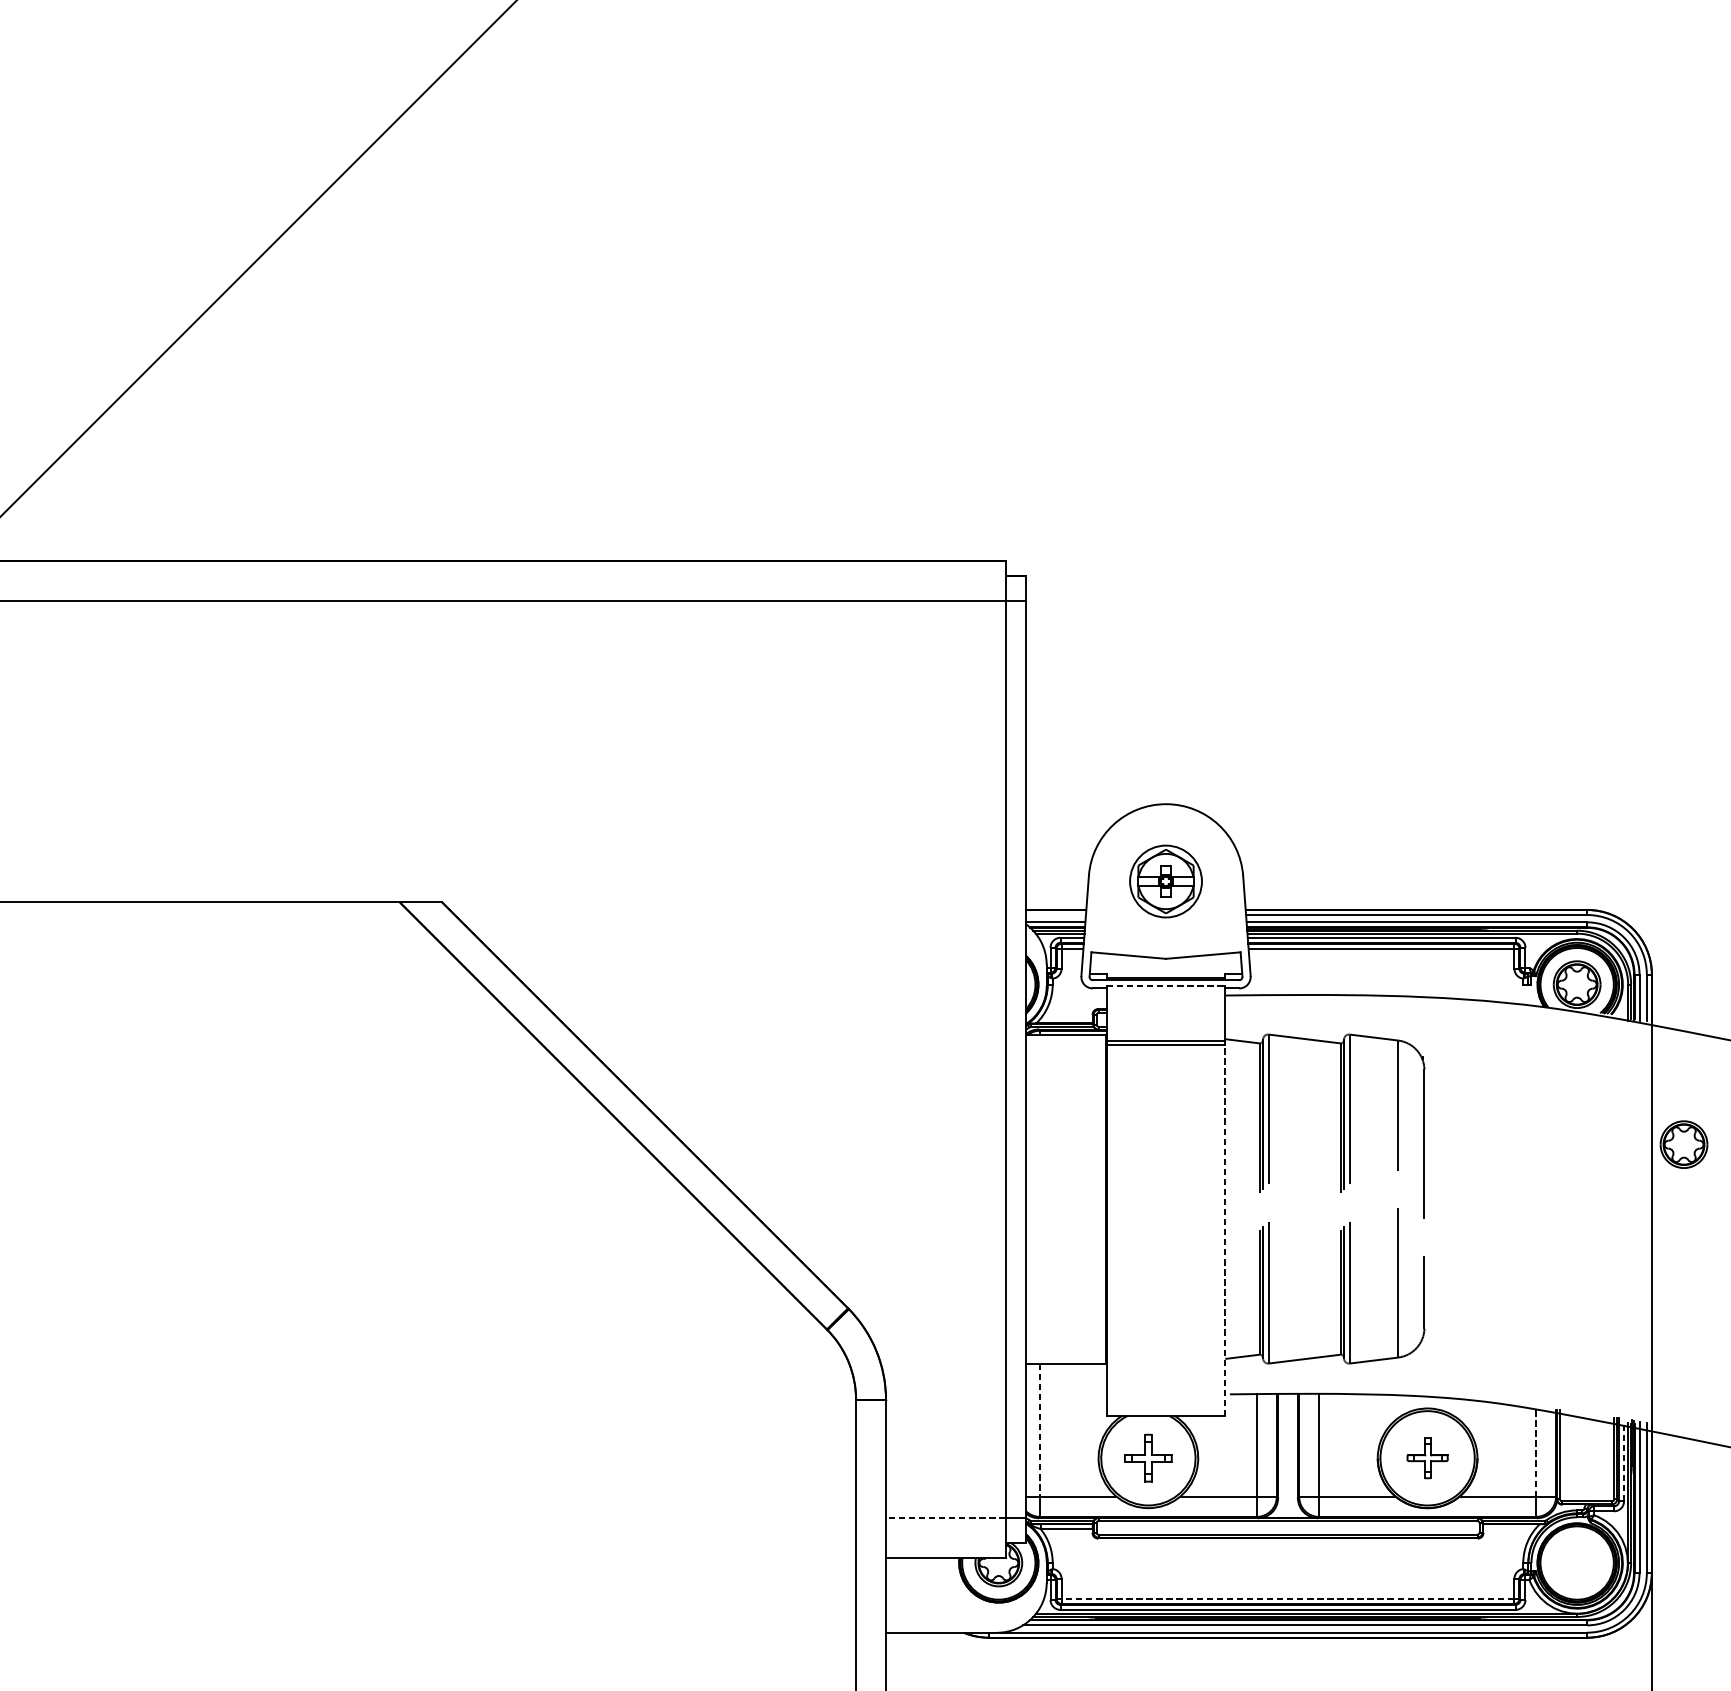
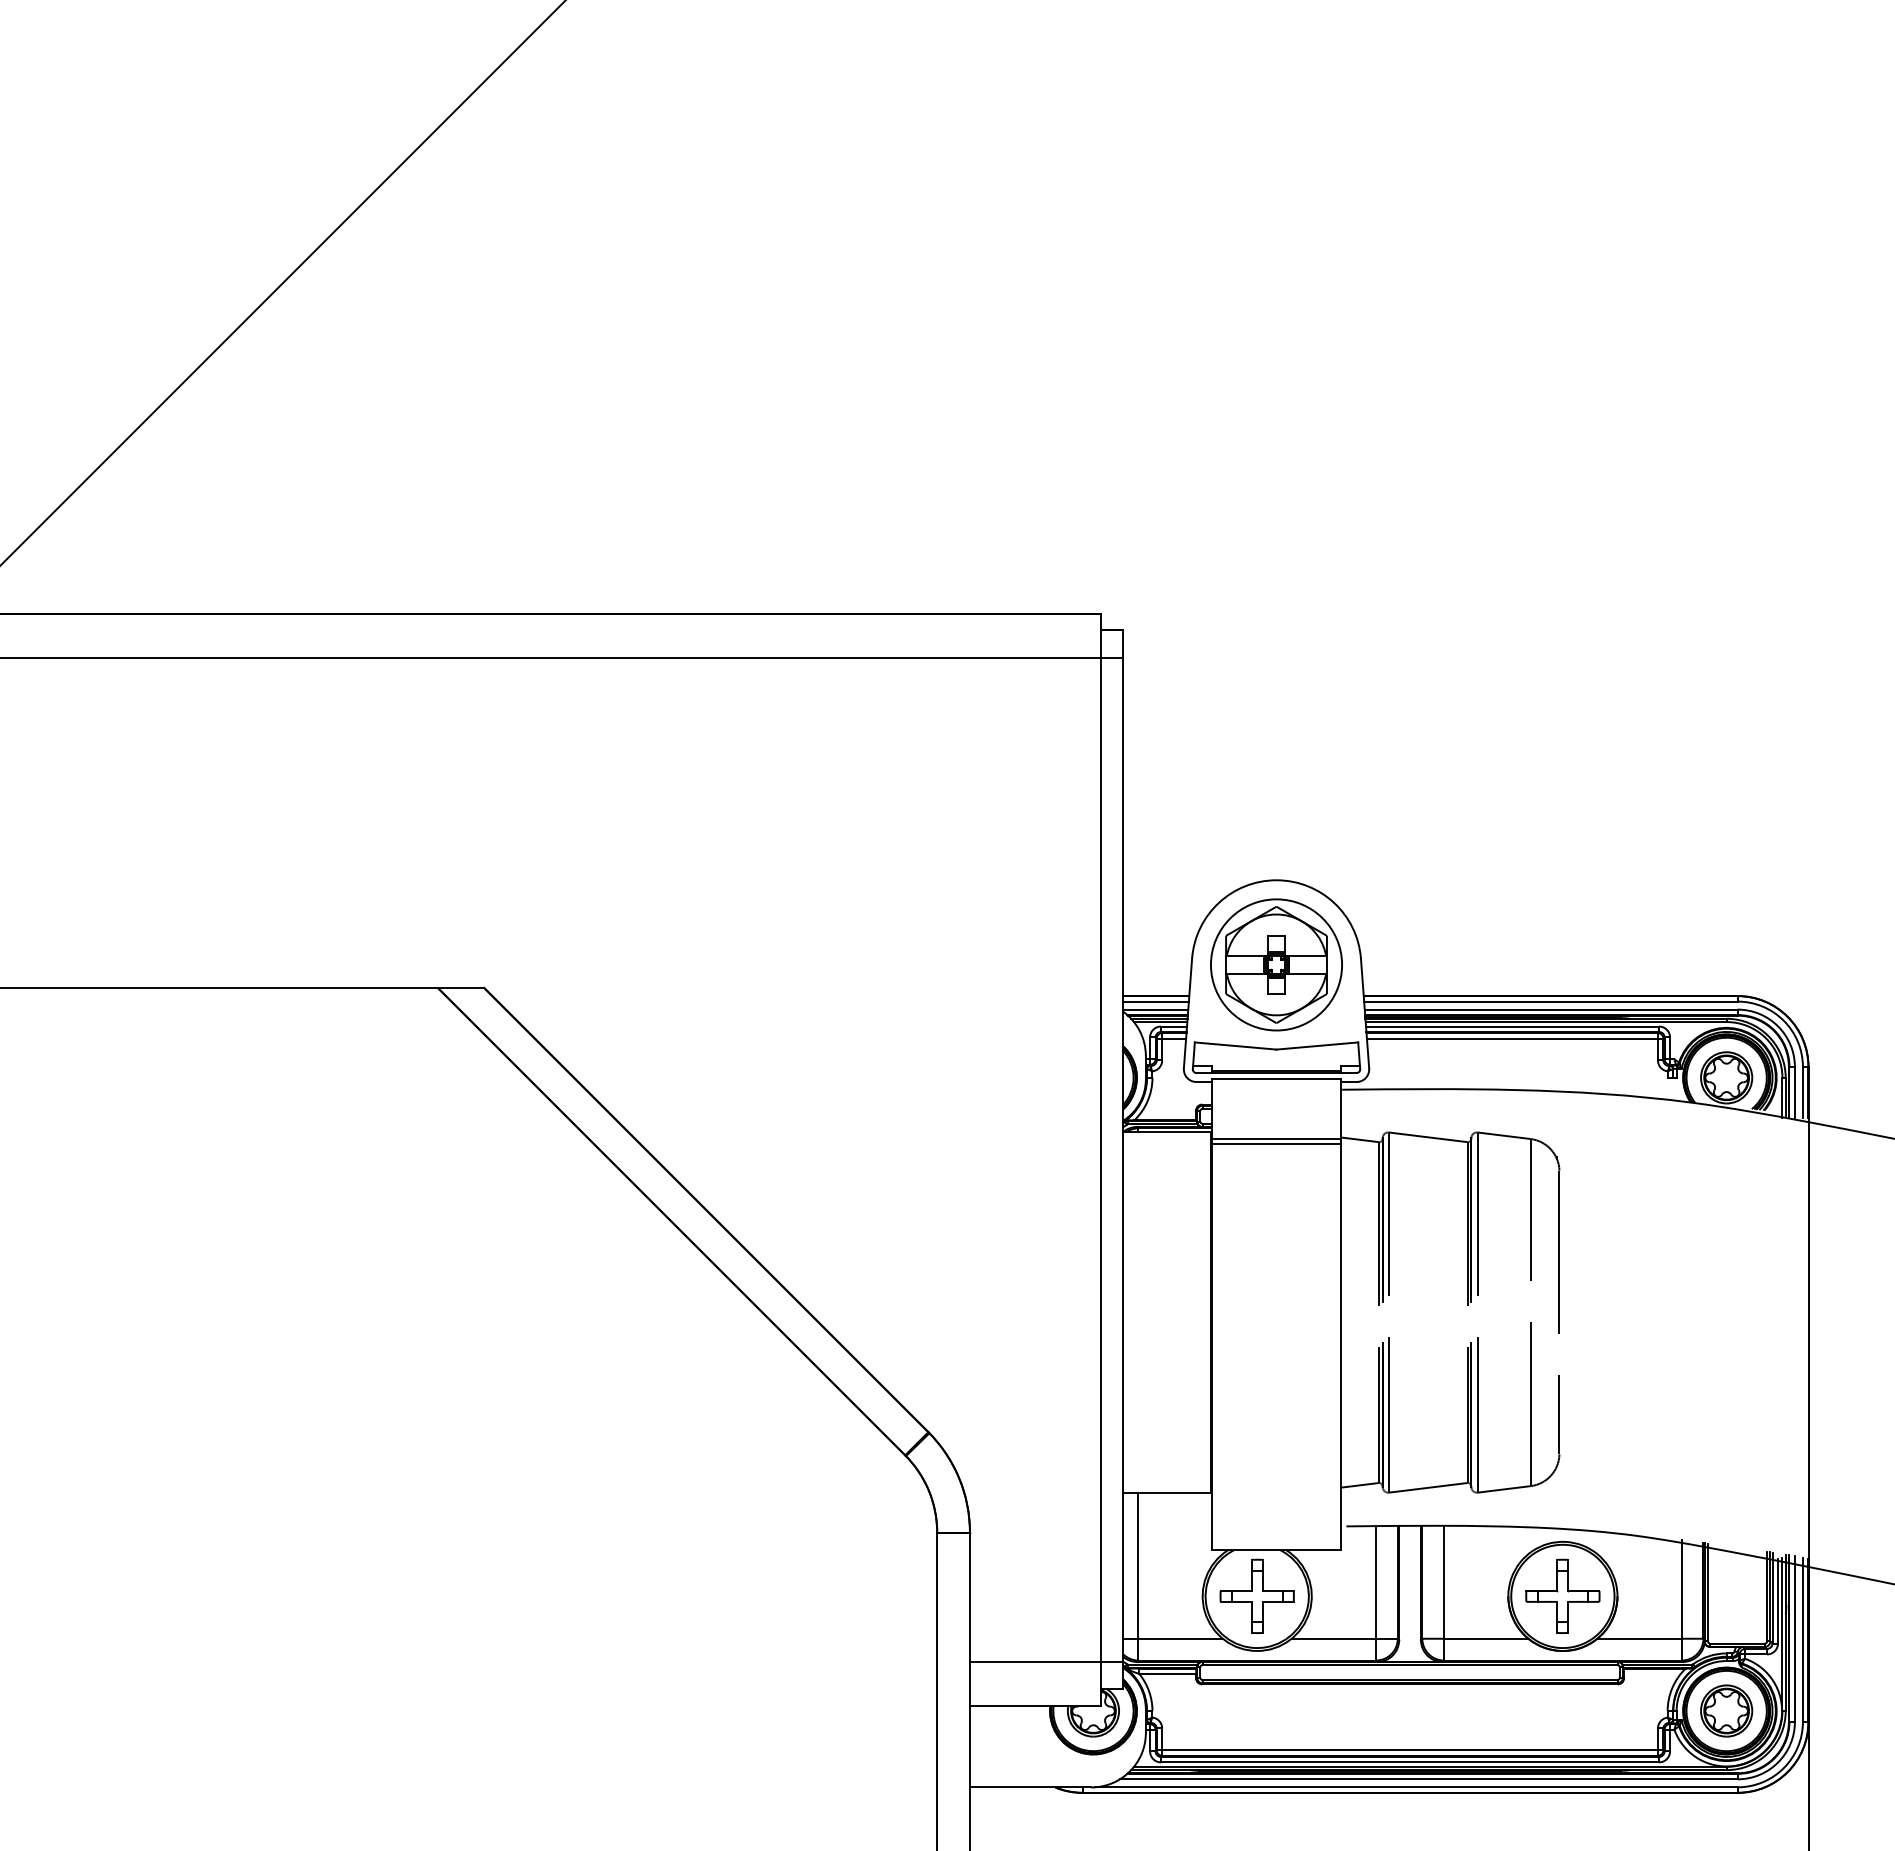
part: (1166, 881) -> (1276, 964), size x1.67
line: (1055, 914) -> (1155, 1001), added
line: (1166, 986) -> (1276, 1079), dashed -> solid
part: (1683, 1144) -> (1726, 1710), moved
line: (1225, 1230) -> (1341, 1347), dashed -> solid
line: (1039, 1430) -> (1138, 1566), dashed -> solid
line: (1535, 1451) -> (1681, 1589), dashed -> solid
part: (1147, 1457) -> (1256, 1595), size x1.43
part: (1427, 1457) -> (1562, 1595), size x1.67
line: (1623, 1462) -> (1777, 1600), dashed -> solid
line: (945, 1517) -> (1035, 1661), dashed -> solid
line: (1288, 1599) -> (1410, 1750), dashed -> solid

